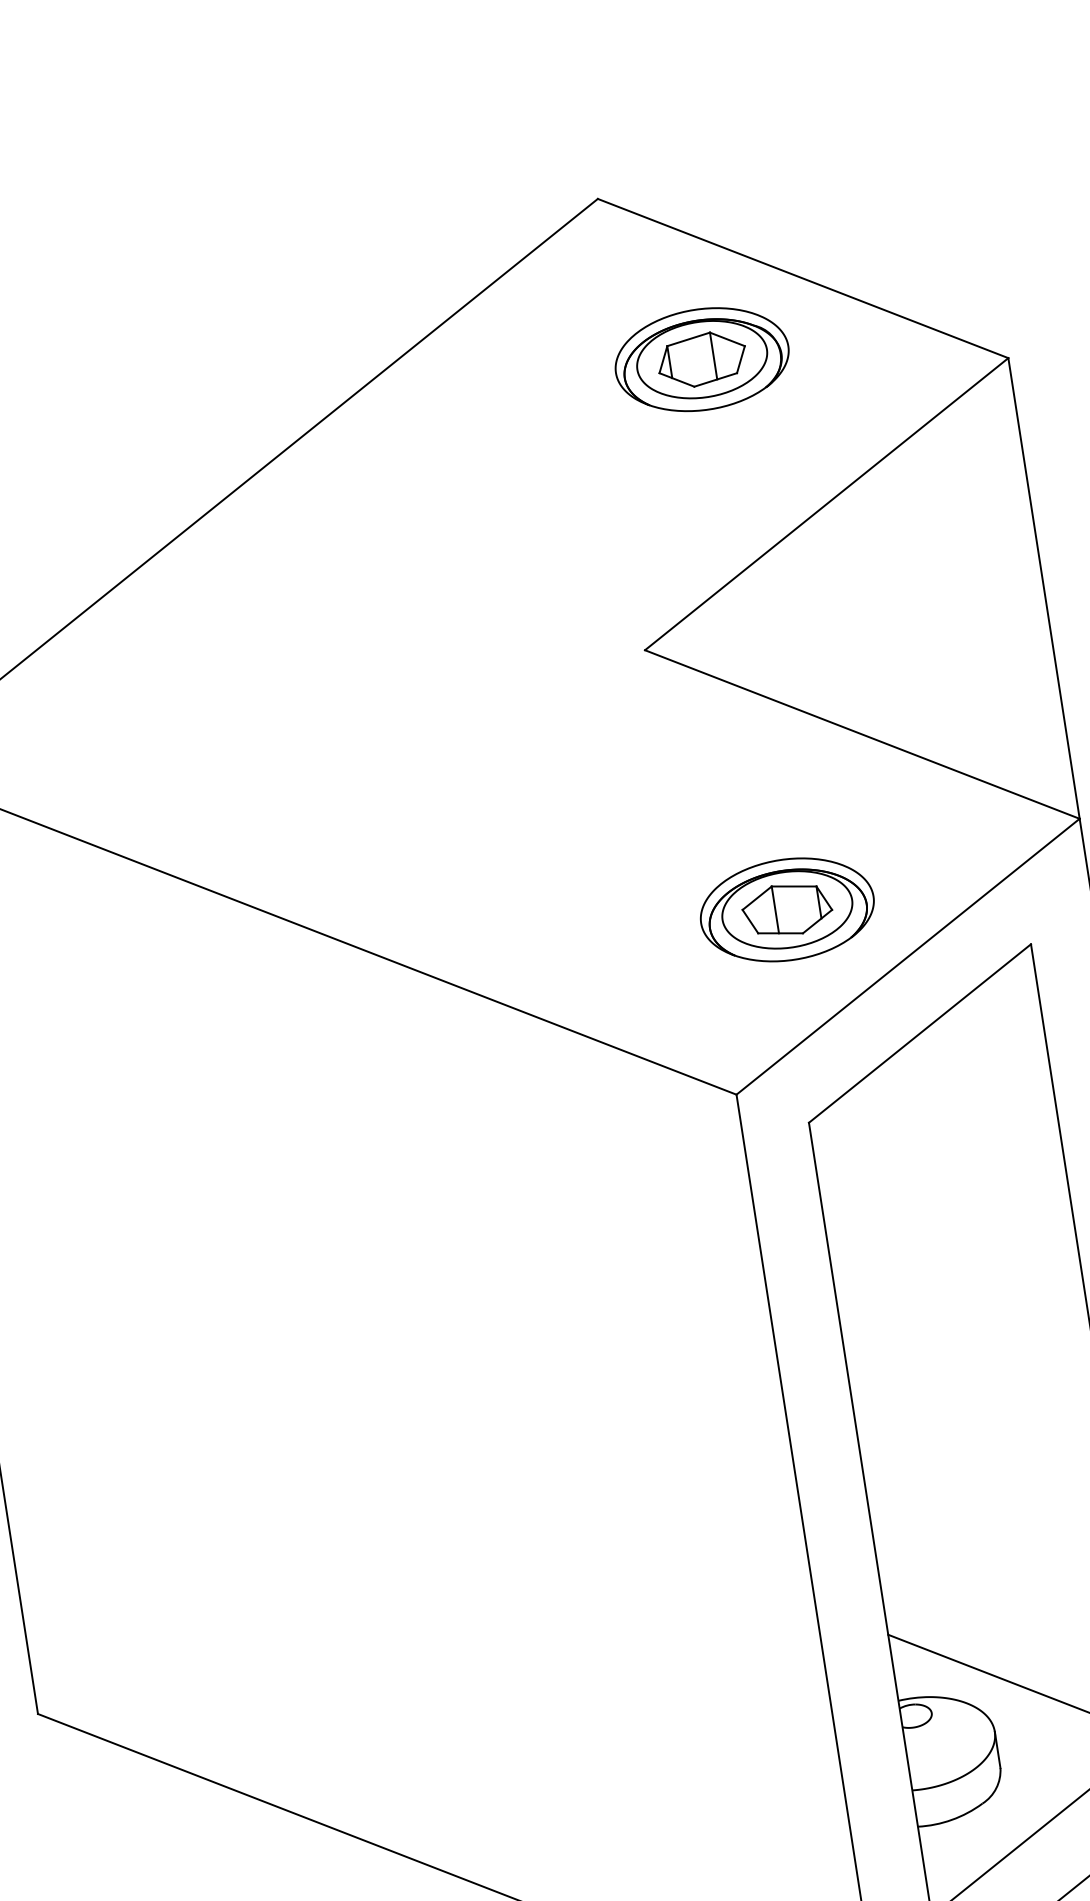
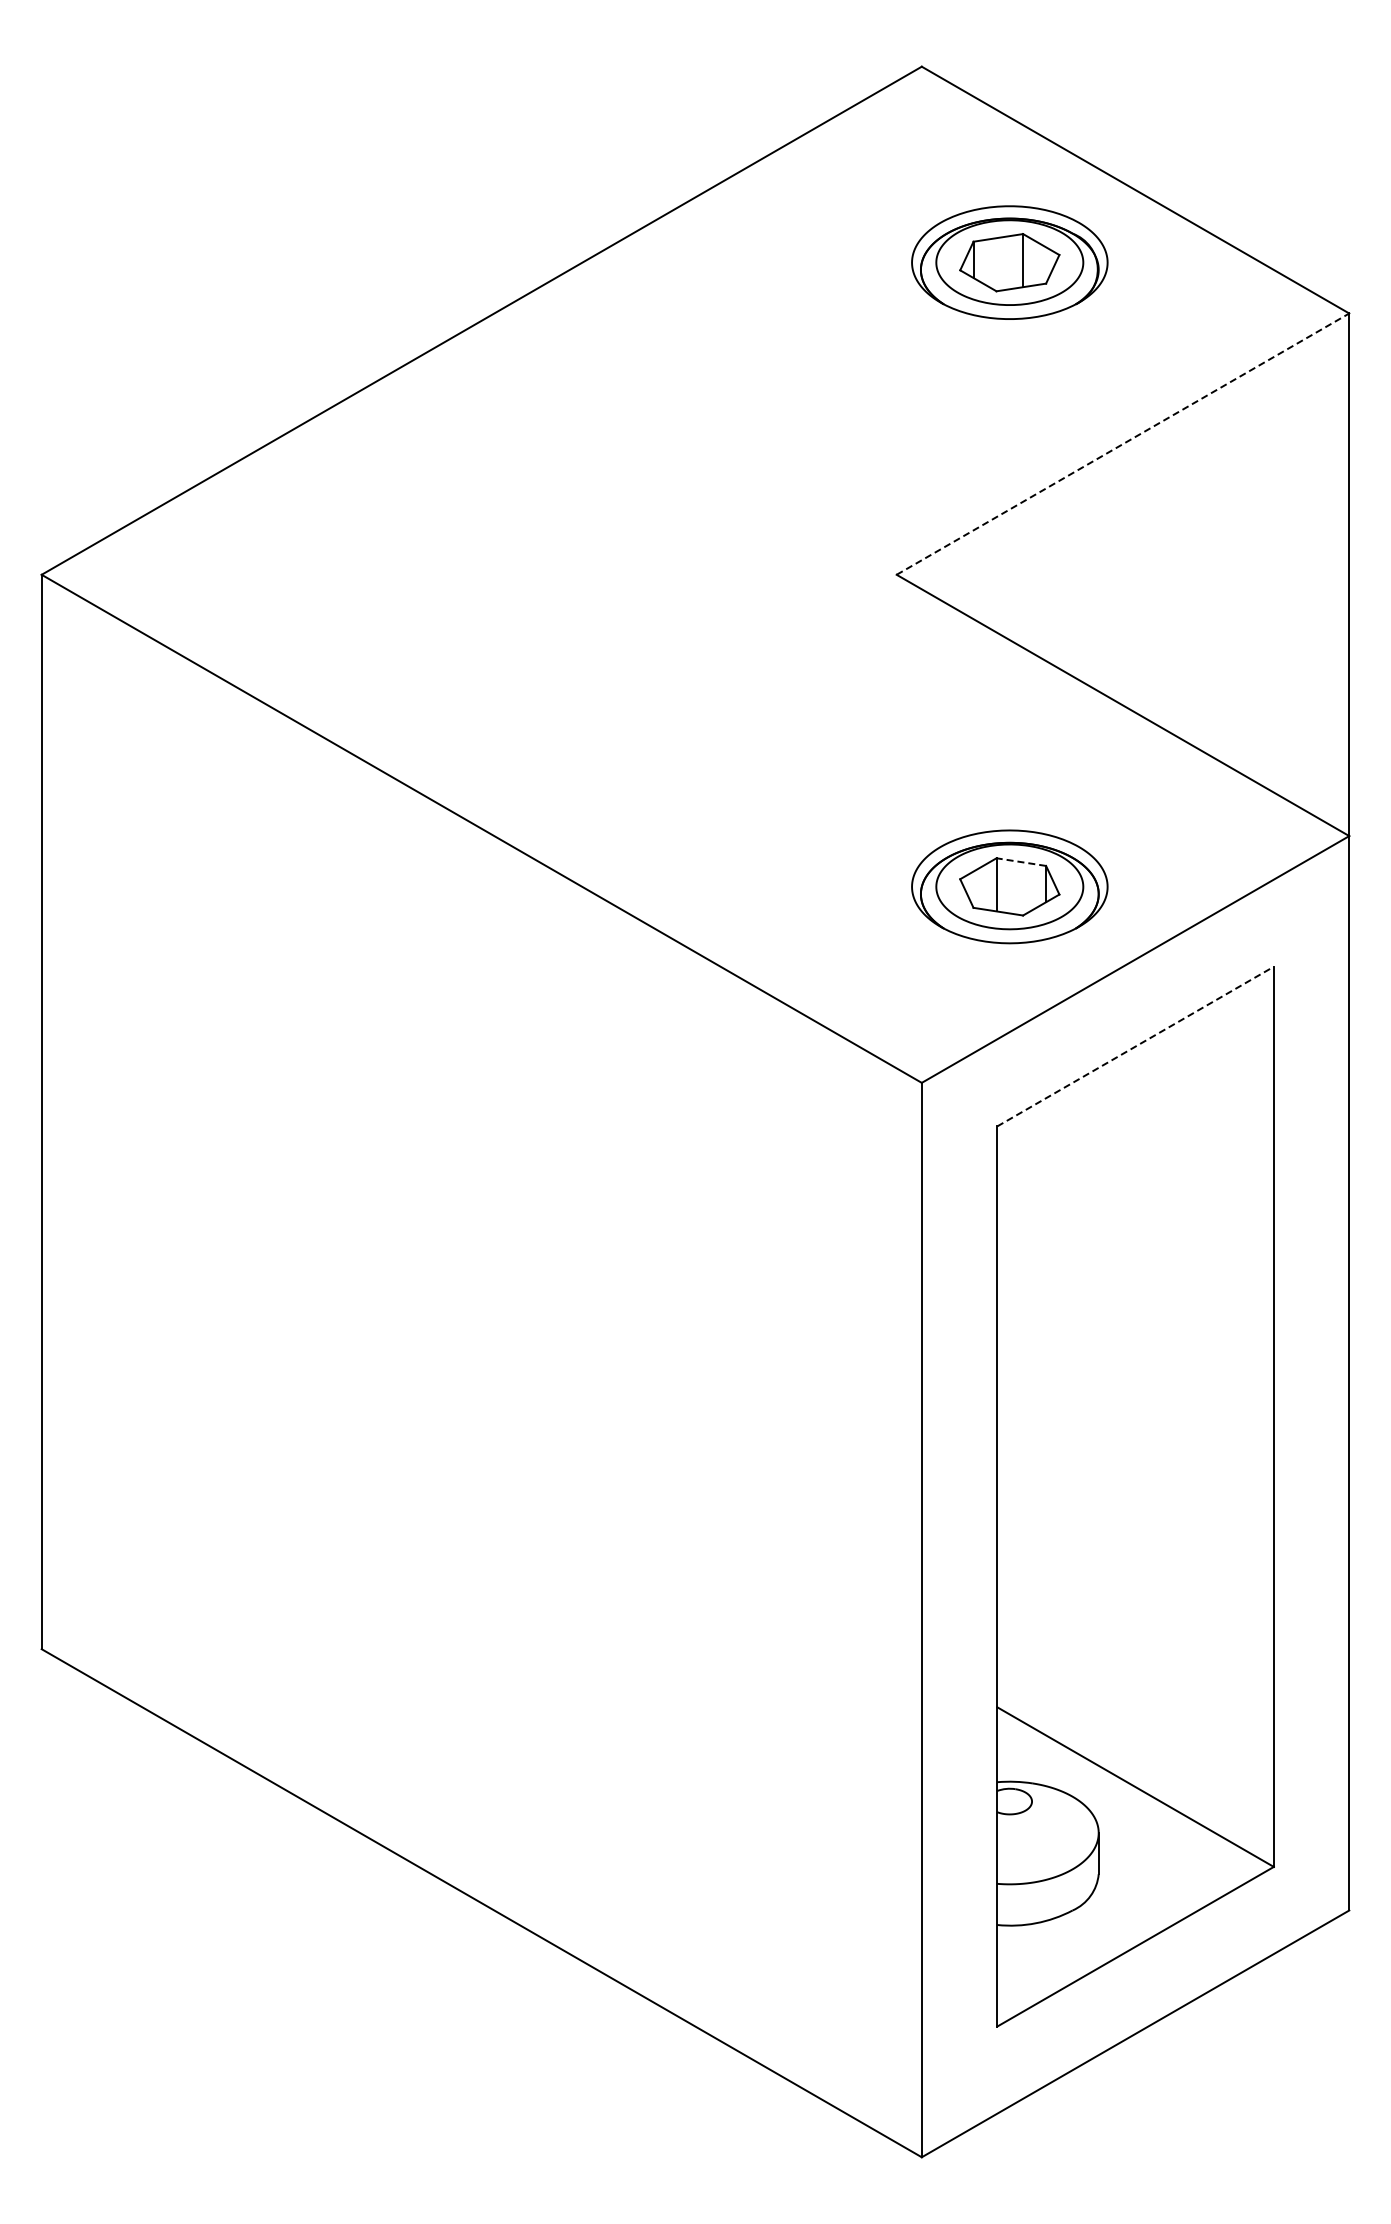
line: (827, 503) -> (1123, 443), solid -> dashed
line: (793, 886) -> (1020, 862), solid -> dashed
line: (919, 1033) -> (1135, 1046), solid -> dashed

